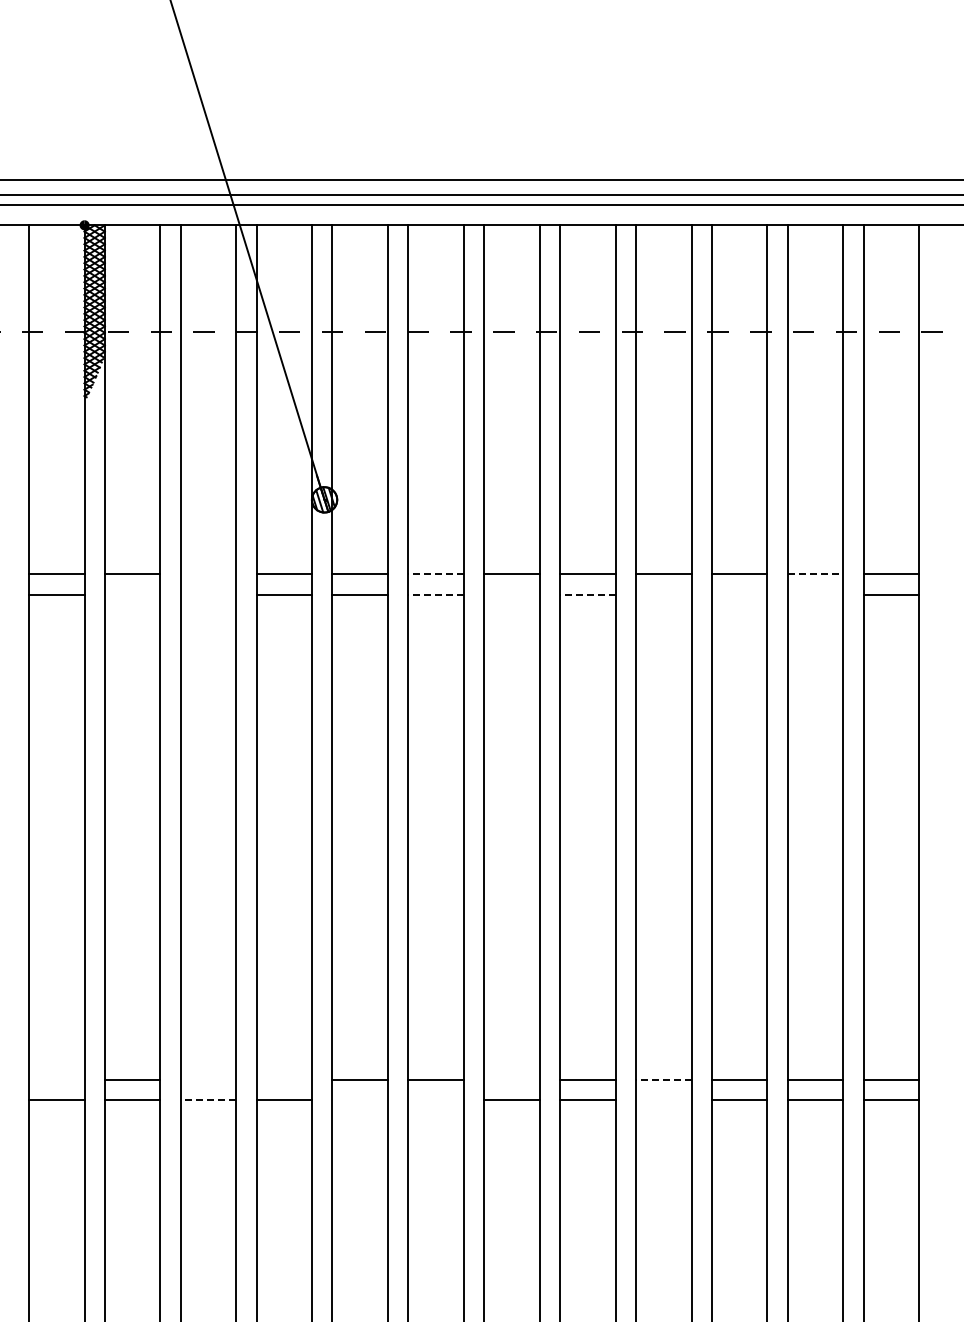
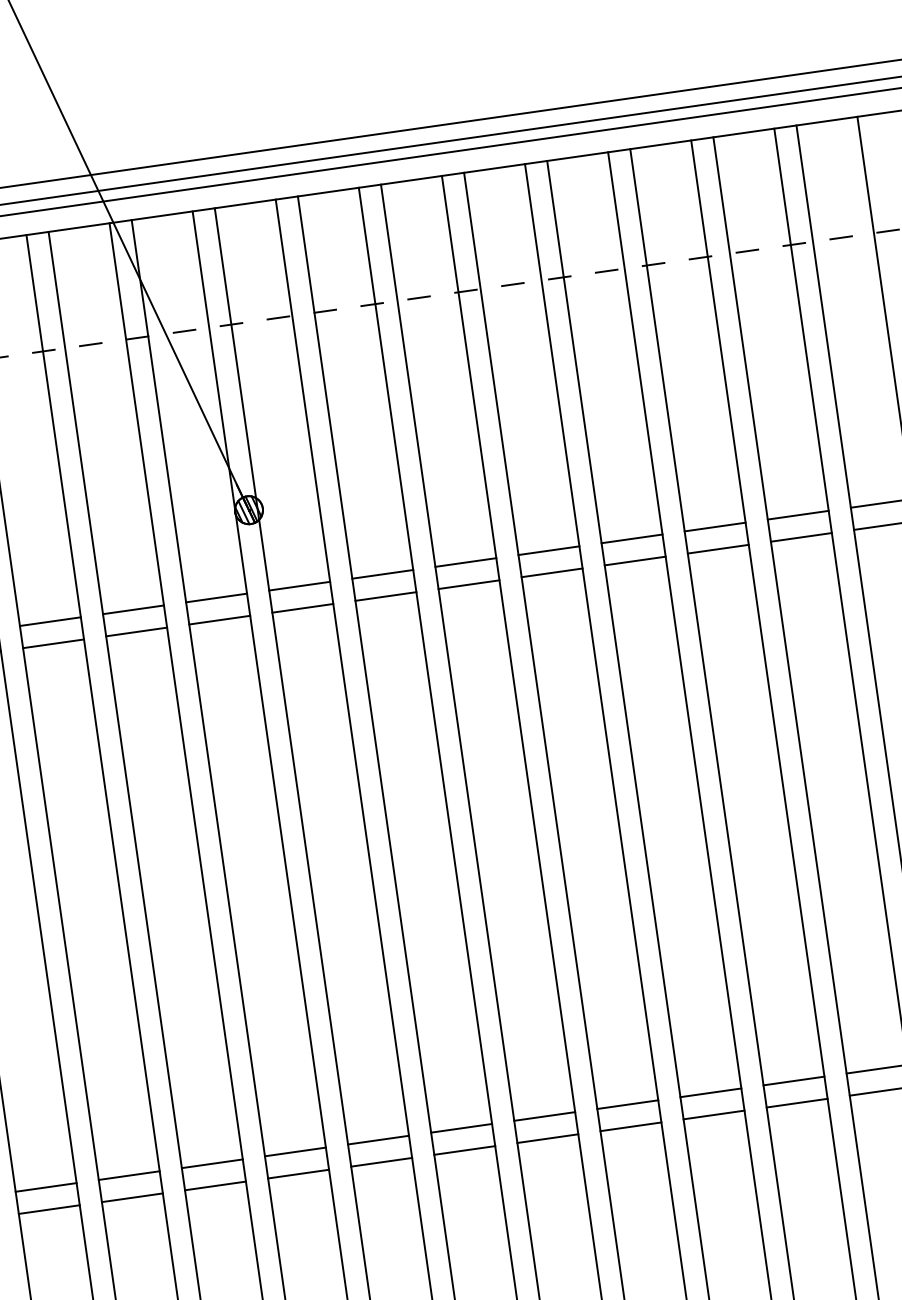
line: (208, 574) -> (133, 610), added
line: (436, 574) -> (383, 574), dashed -> solid
line: (815, 574) -> (798, 515), dashed -> solid
line: (132, 594) -> (53, 643), added
line: (208, 594) -> (136, 631), added
line: (436, 594) -> (386, 596), dashed -> solid
line: (511, 594) -> (468, 584), added
line: (587, 594) -> (551, 572), dashed -> solid
line: (663, 594) -> (634, 560), added
line: (739, 594) -> (718, 549), added
line: (815, 594) -> (801, 537), added
line: (56, 1080) -> (45, 1187), added
line: (208, 1080) -> (212, 1164), added
line: (284, 1080) -> (295, 1152), added
line: (511, 1080) -> (544, 1116), added
line: (663, 1080) -> (710, 1093), dashed -> solid
line: (208, 1100) -> (215, 1186), dashed -> solid
line: (360, 1100) -> (381, 1162), added
line: (435, 1100) -> (464, 1150), added
line: (663, 1100) -> (713, 1115), added

